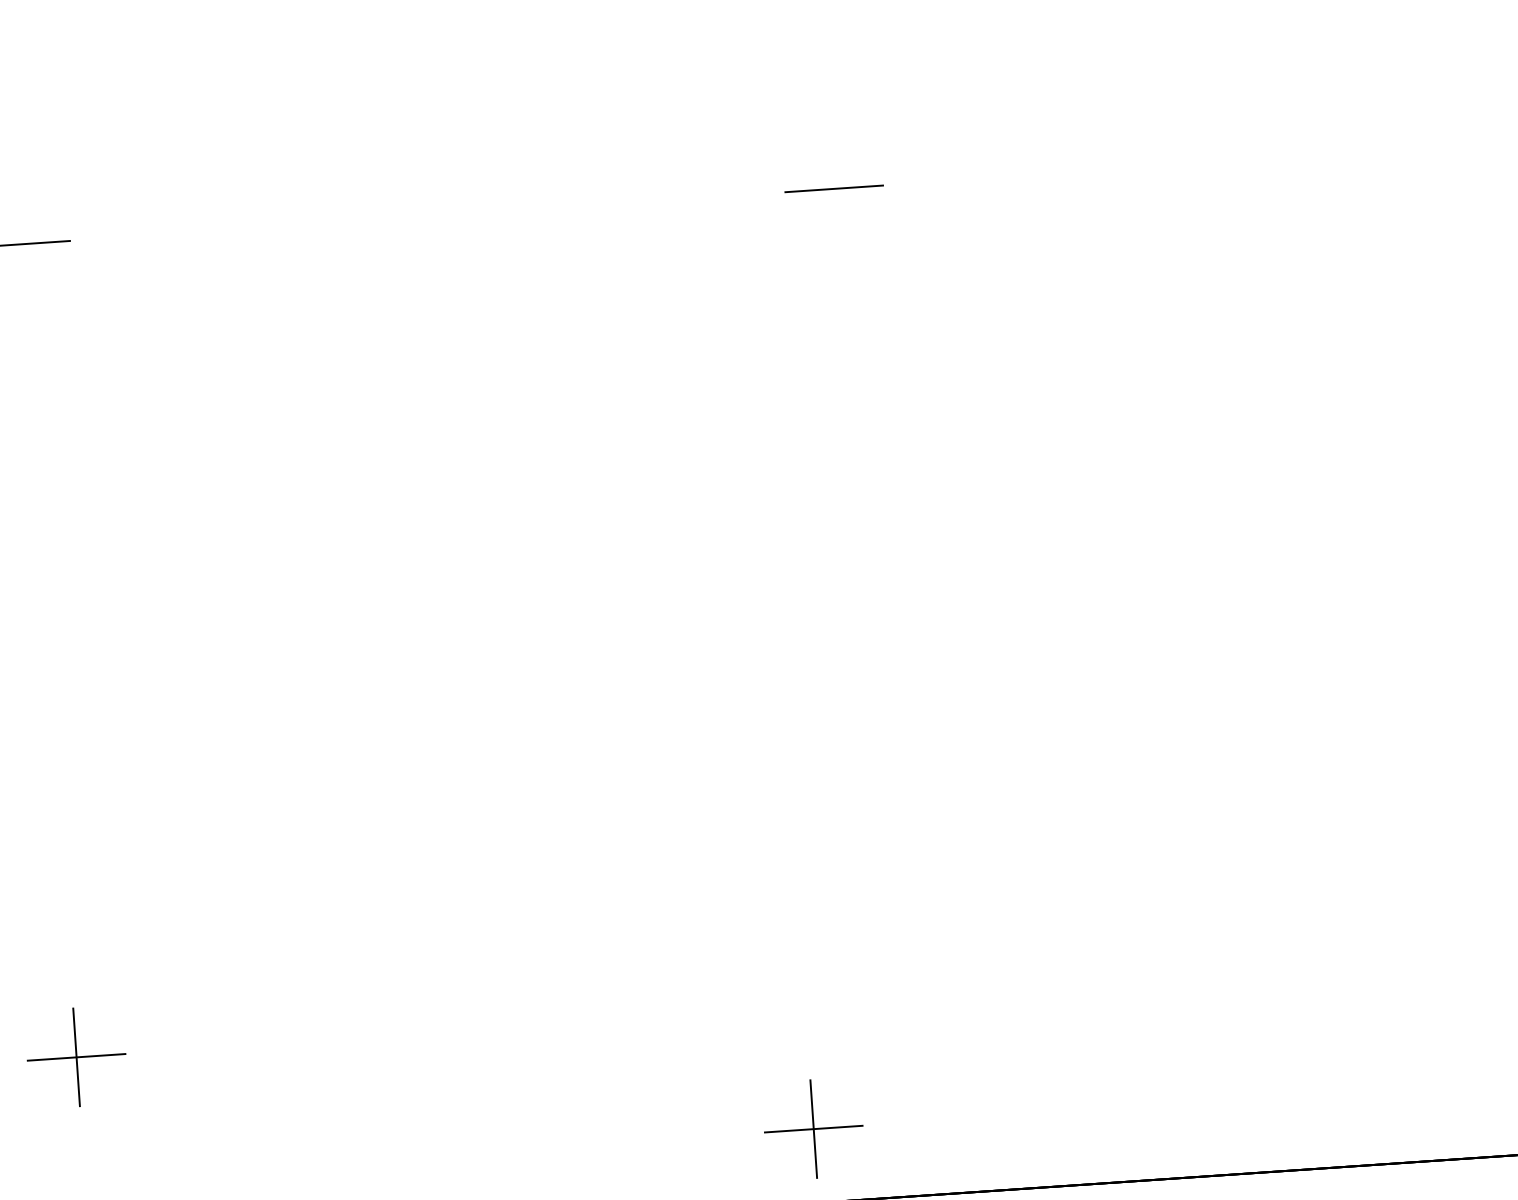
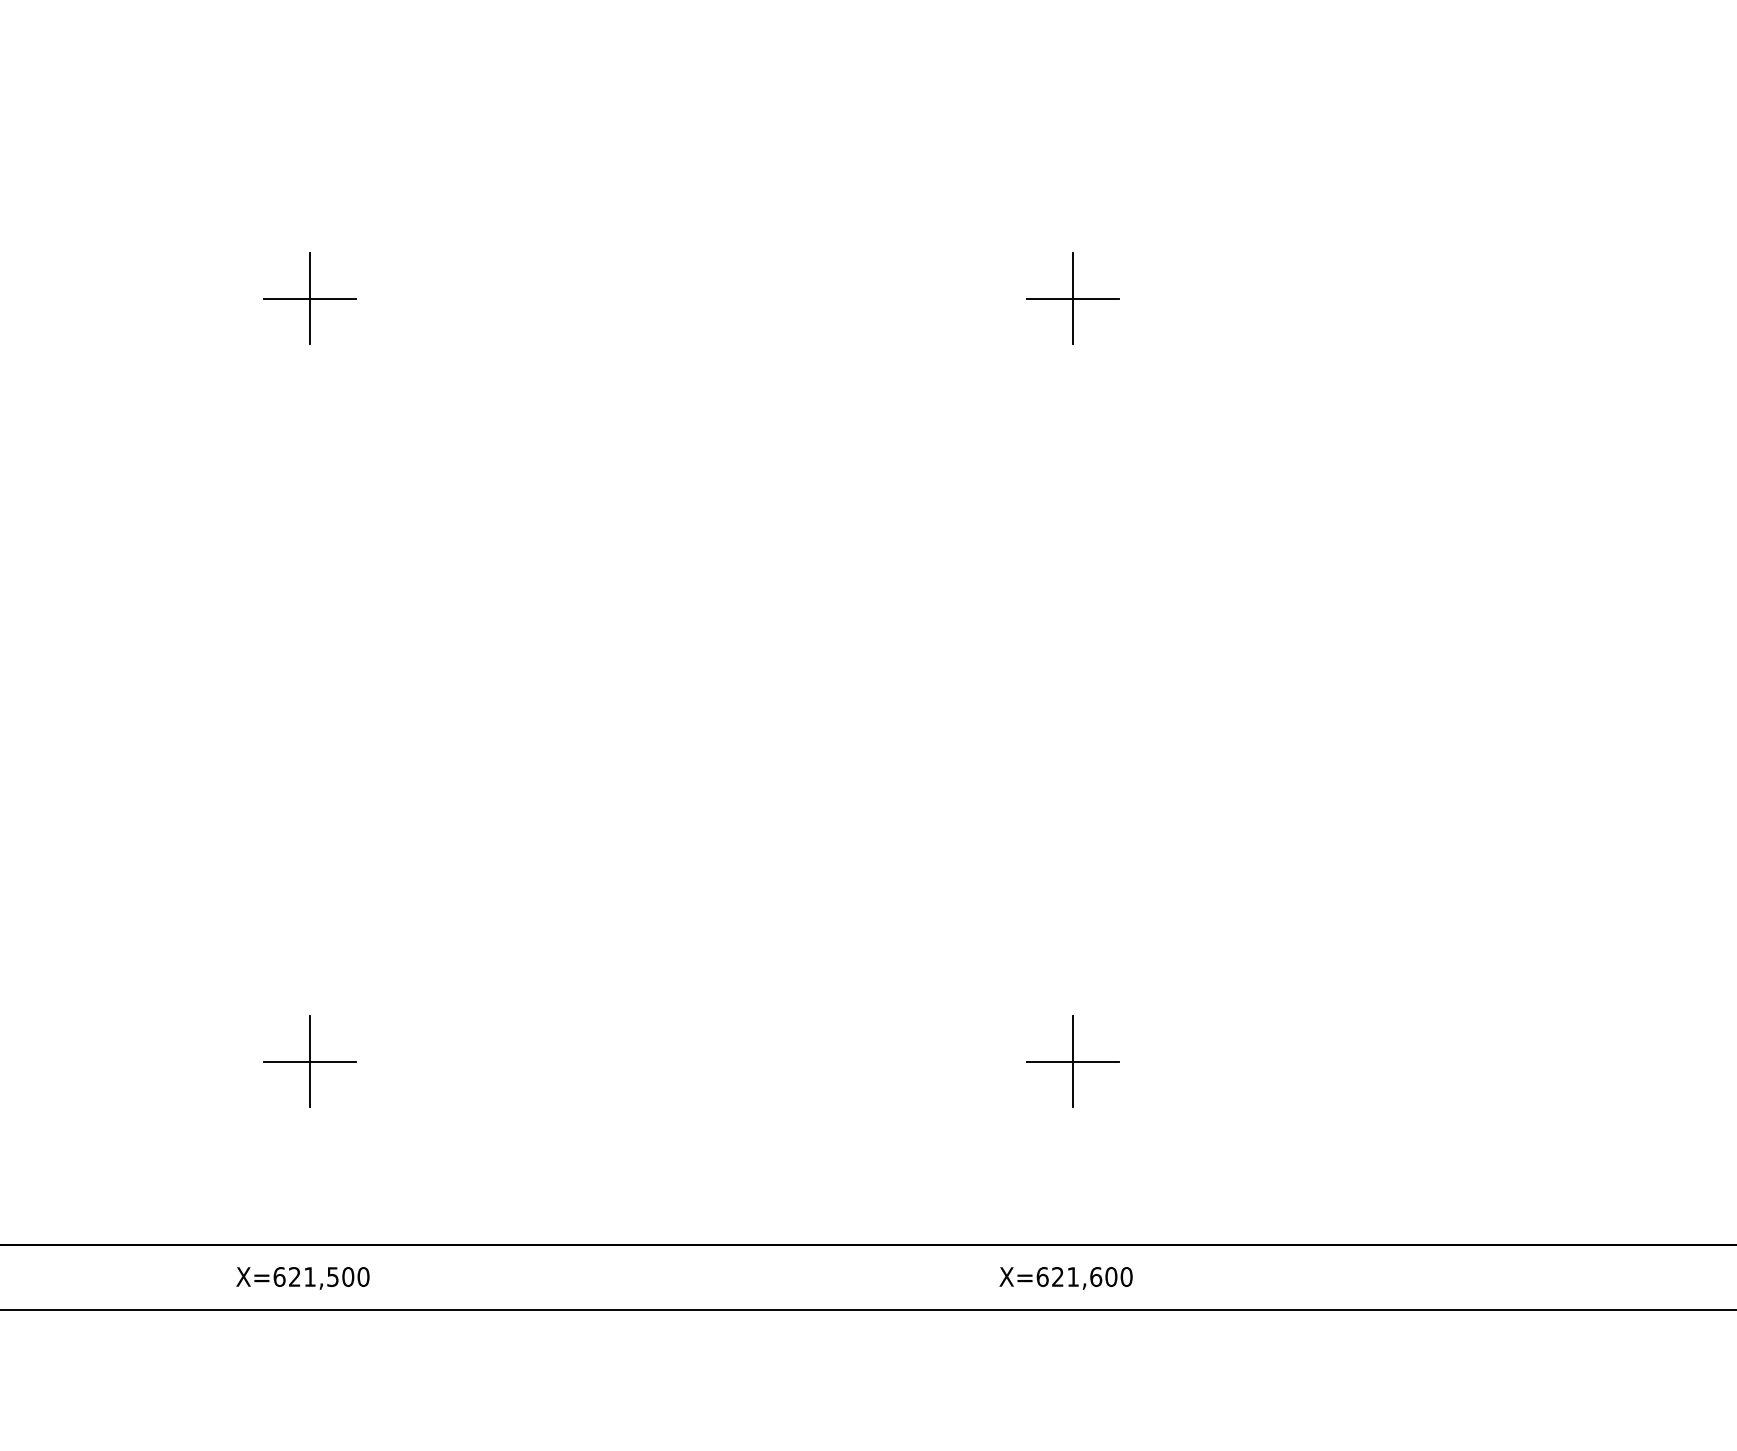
line: (834, 188) -> (1073, 298), added
line: (20, 244) -> (309, 298), added
part: (813, 1129) -> (1072, 1061), moved

